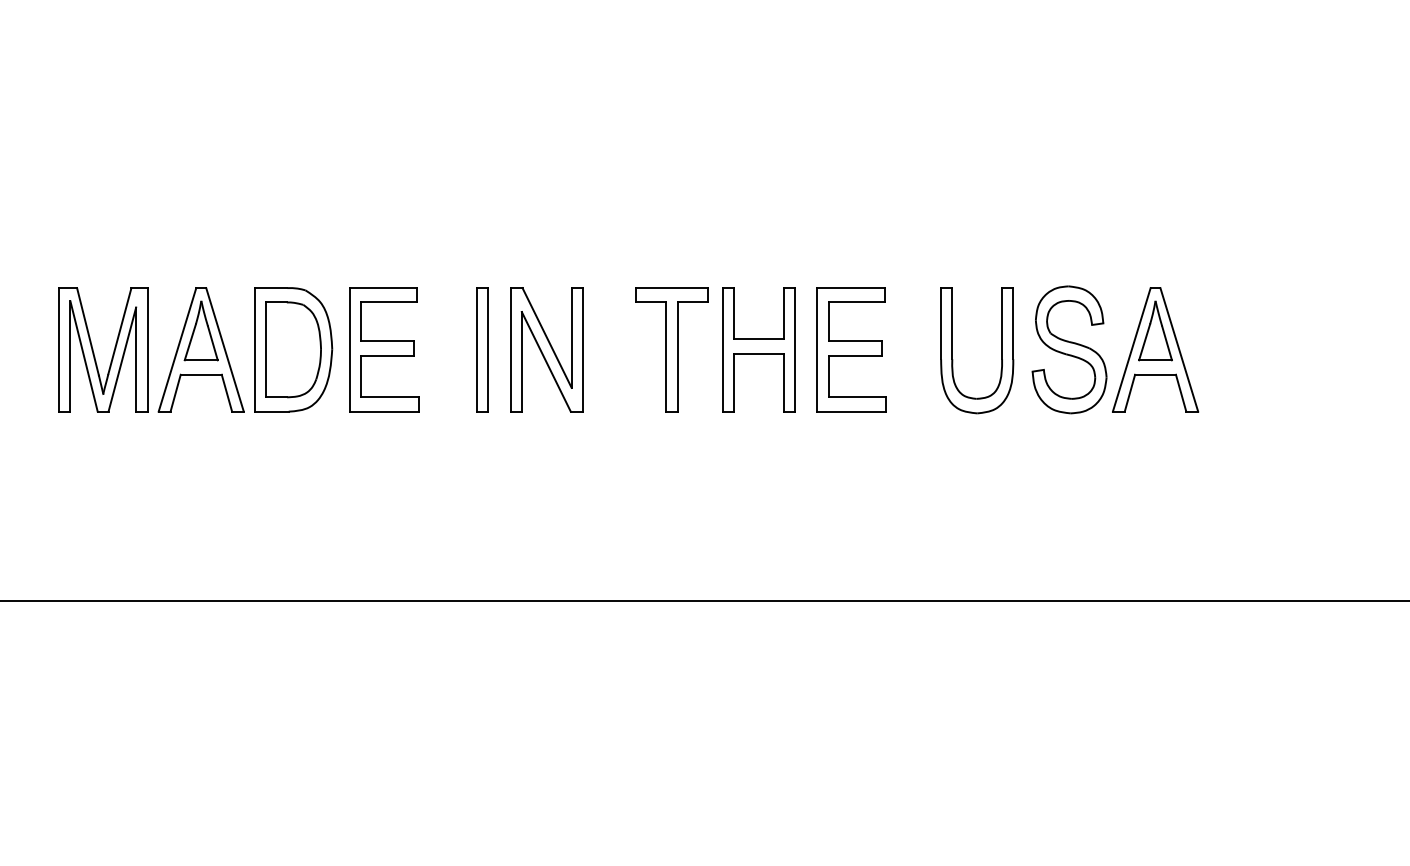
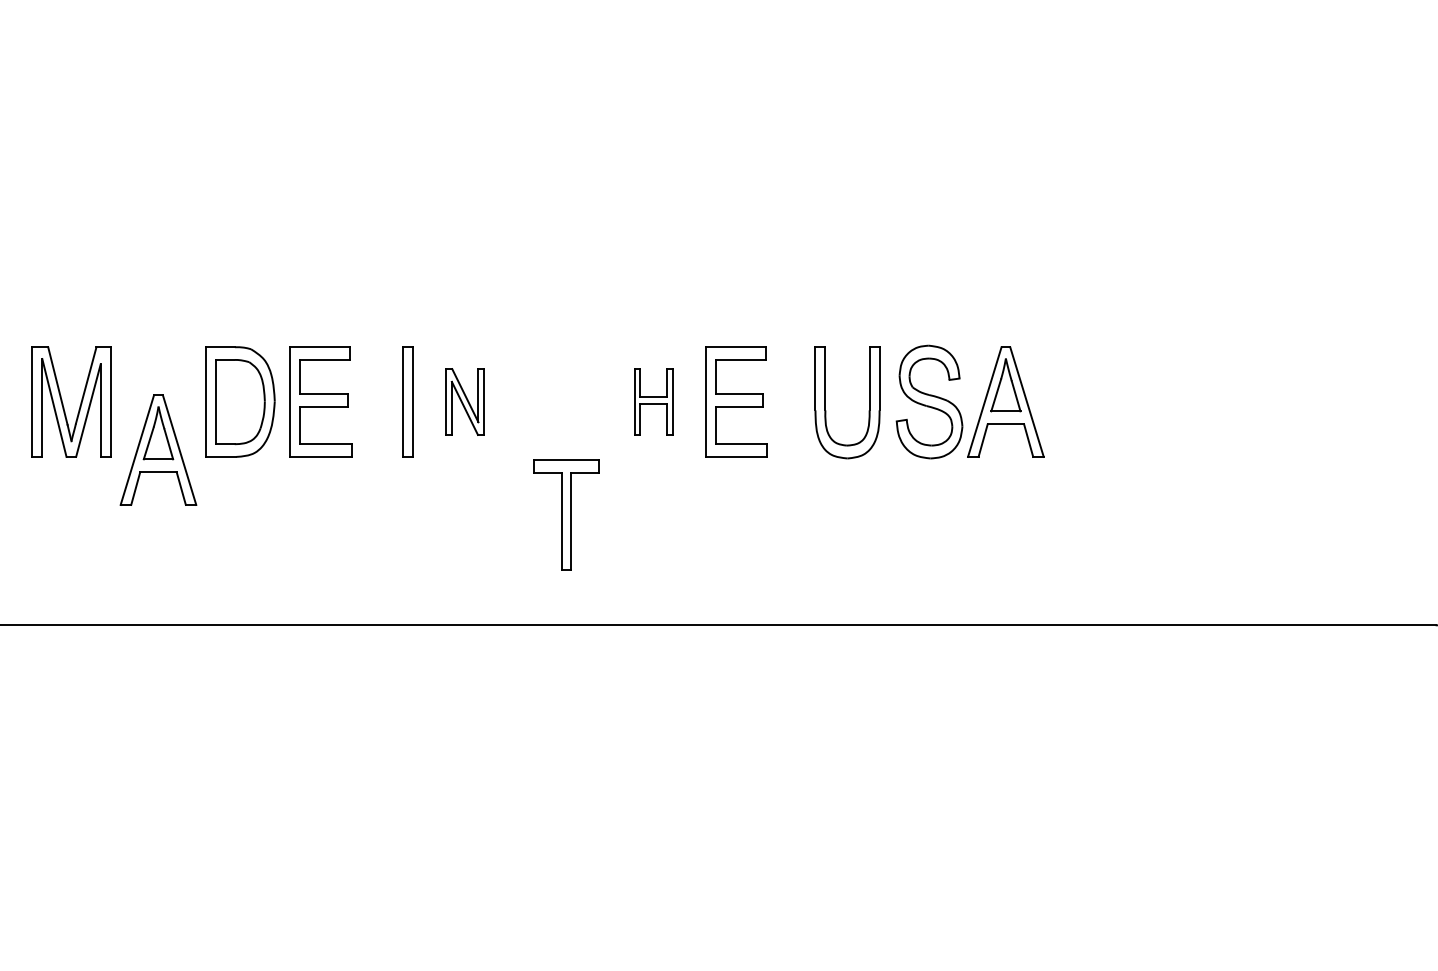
part: (201, 349) -> (158, 449), moved
part: (545, 349) -> (464, 401), size x0.6
part: (671, 349) -> (566, 514), moved
part: (758, 349) -> (653, 401), size x0.6

